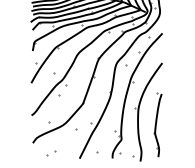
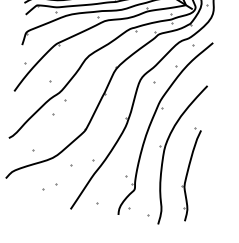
part: (51, 153) -> (49, 187), moved

